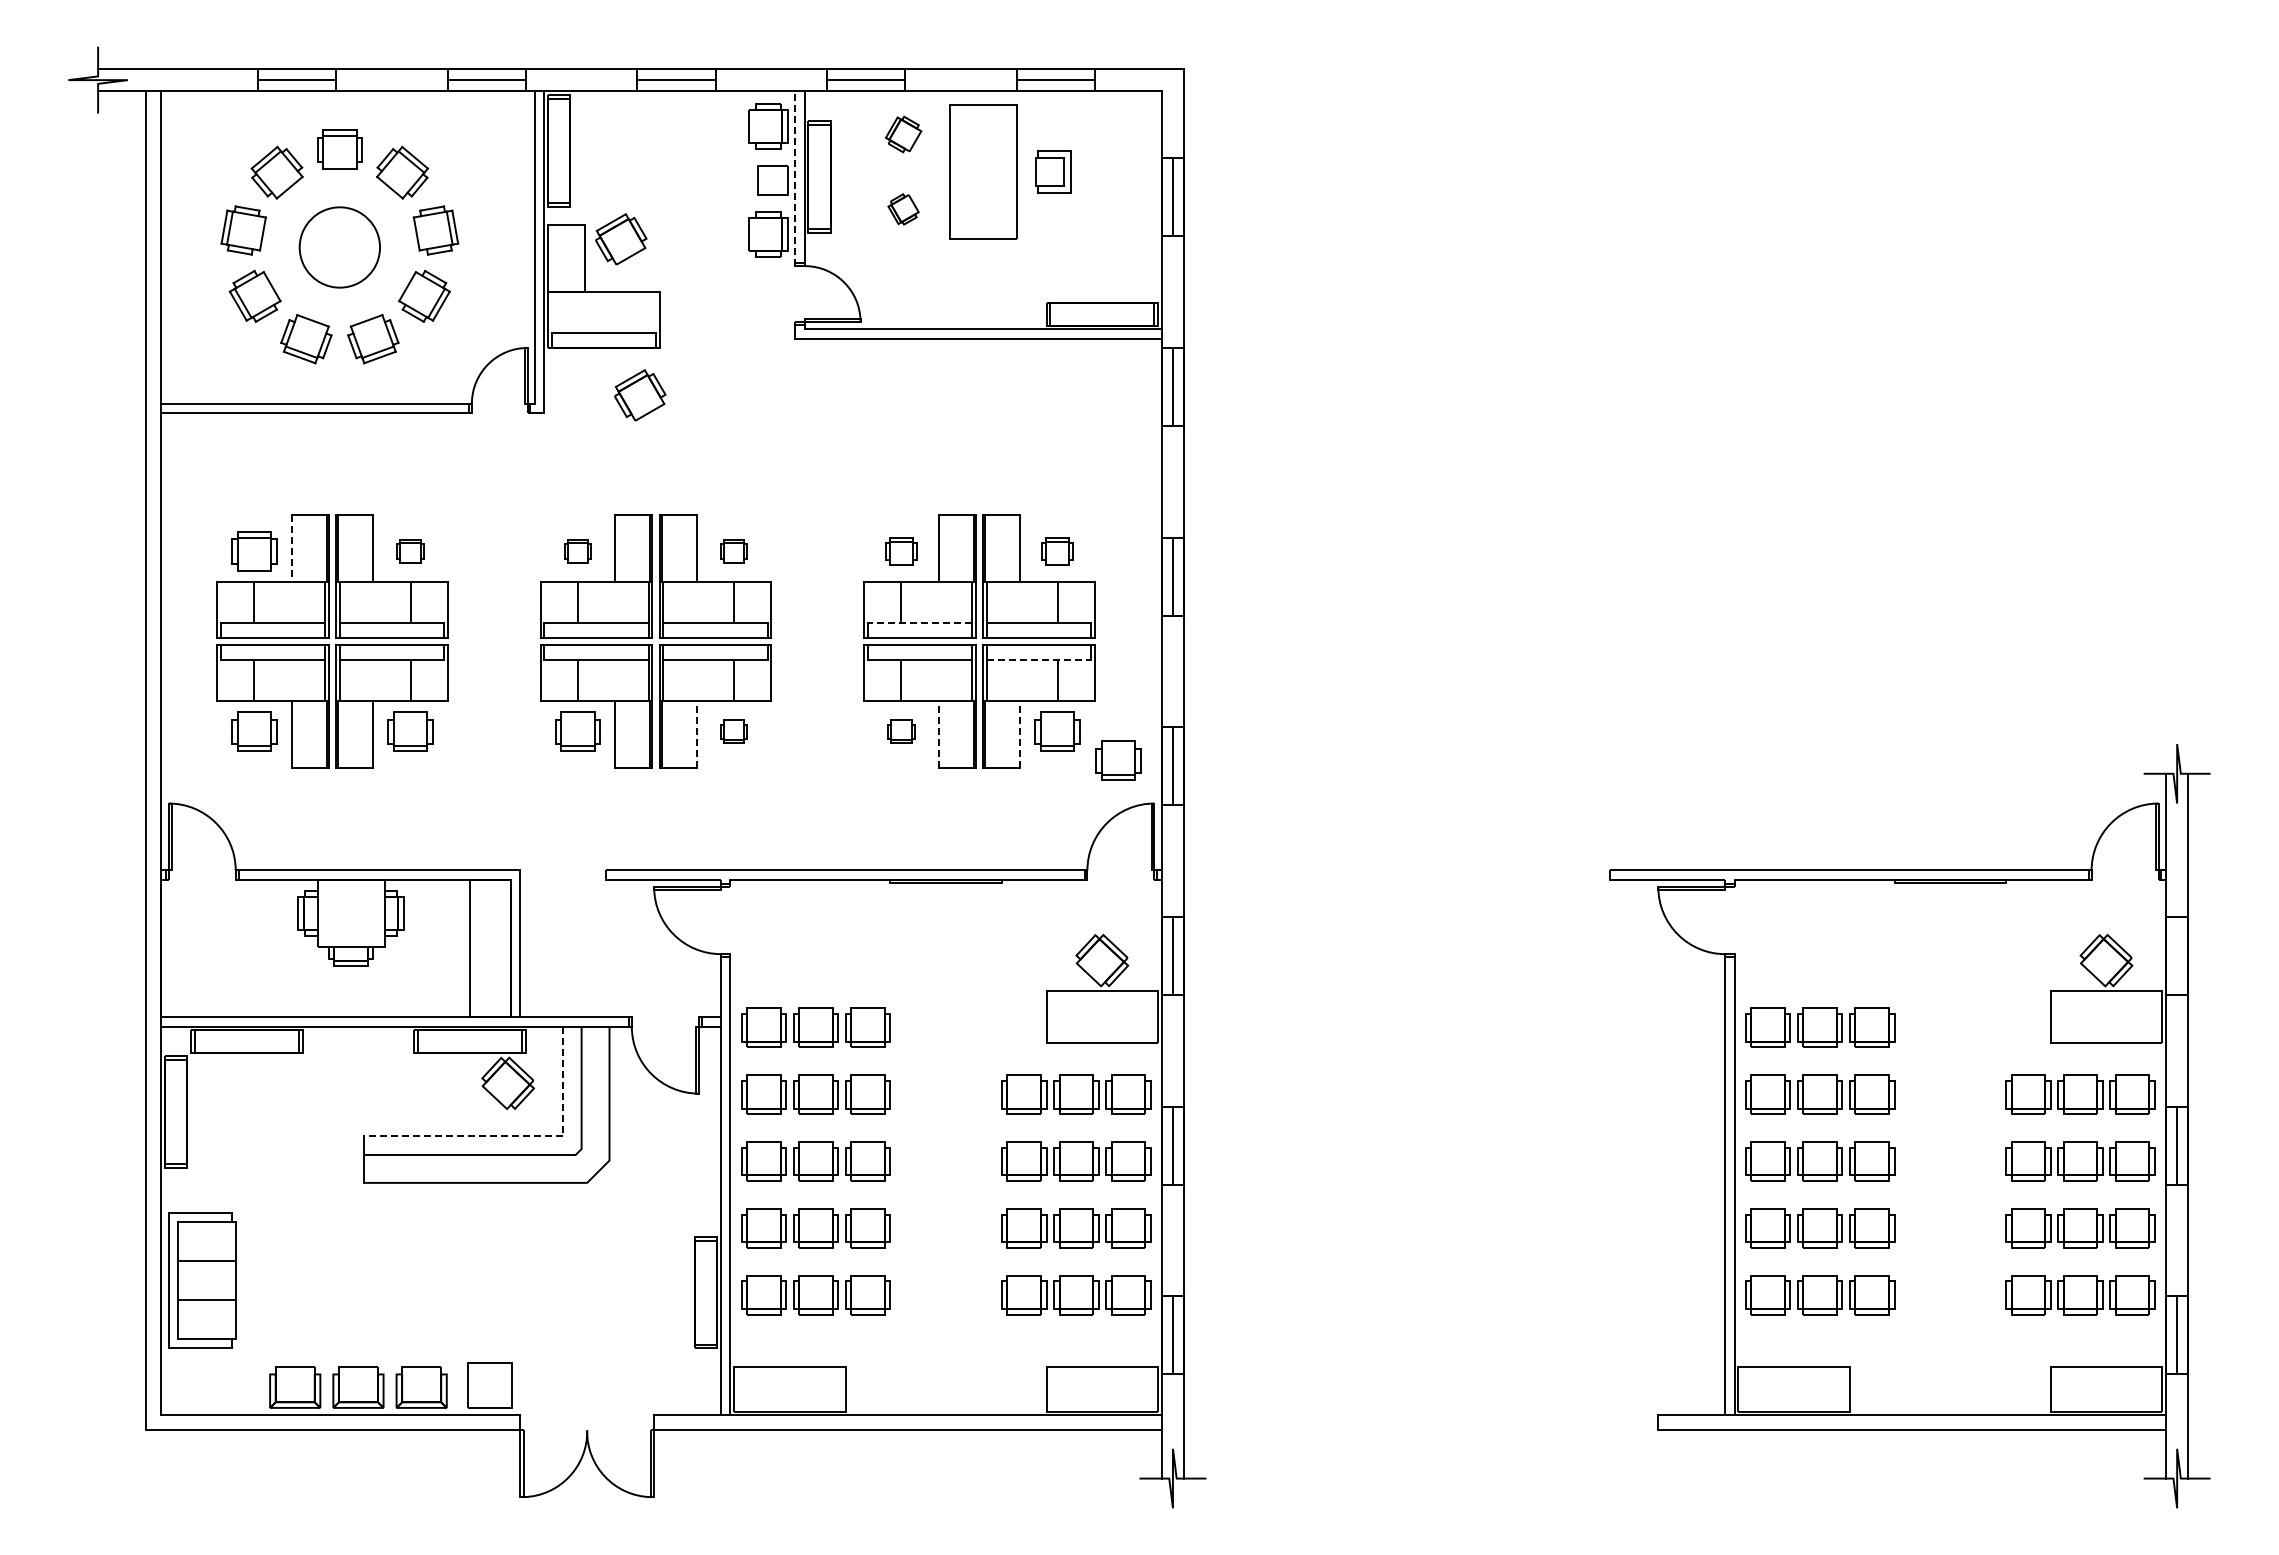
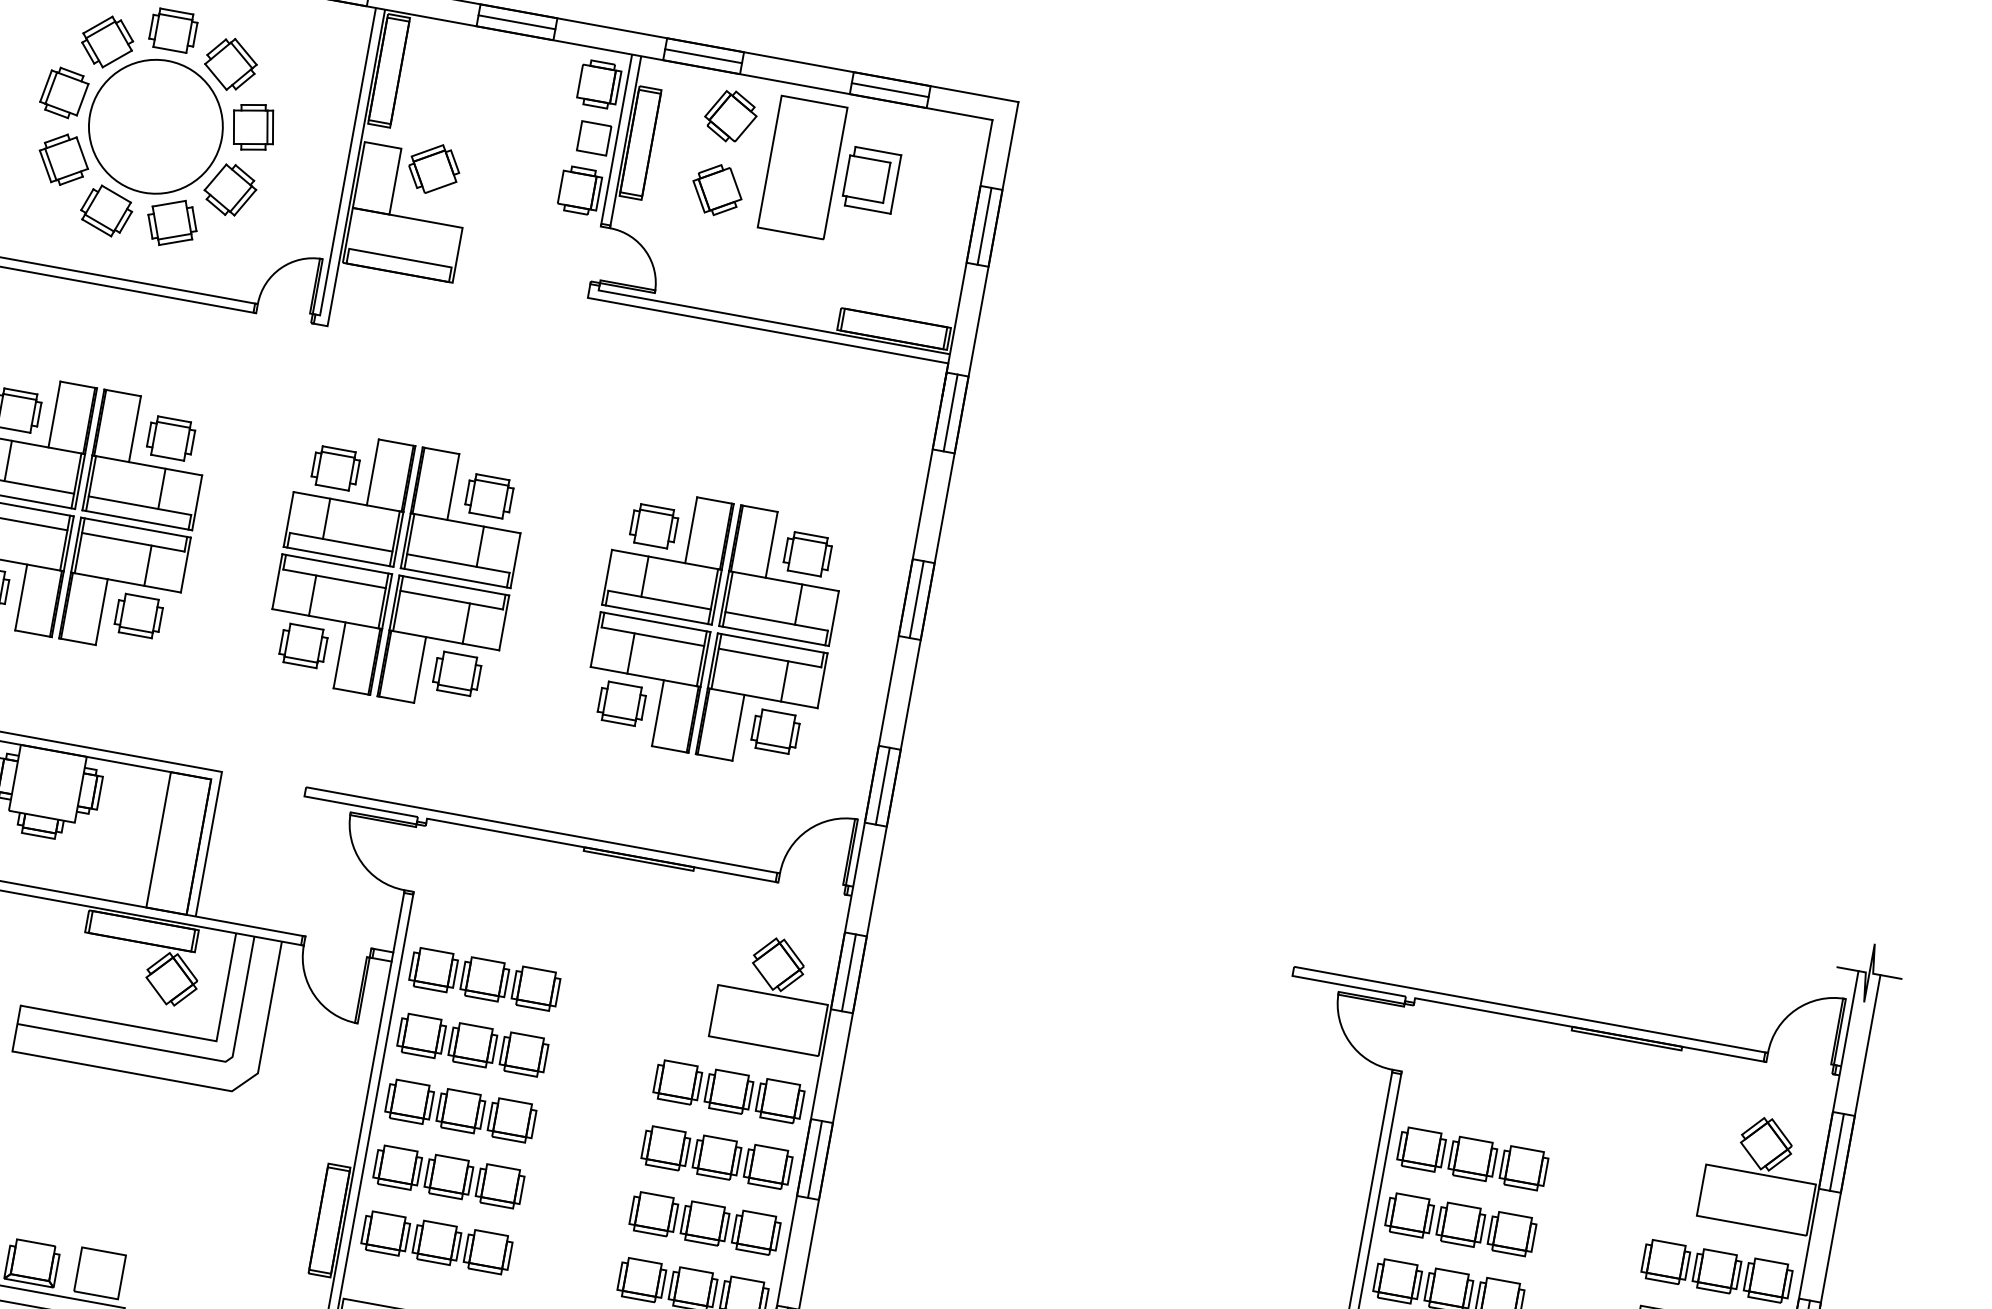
part: (903, 134) -> (730, 116), size x1.43
part: (1052, 171) -> (870, 179), size x1.43
line: (795, 178) -> (616, 140), dashed -> solid
part: (903, 209) -> (717, 190), size x1.67
circle: (339, 247) -> (155, 126), size x1.67
part: (640, 395) -> (425, 326), removed
line: (291, 549) -> (54, 415), dashed -> solid
part: (410, 551) -> (171, 438), size x1.67
part: (577, 551) -> (335, 468), size x1.67
part: (733, 551) -> (488, 496), size x1.67
part: (901, 551) -> (654, 526), size x1.43
part: (1057, 551) -> (807, 554), size x1.43
line: (919, 623) -> (658, 600), dashed -> solid
line: (1039, 660) -> (770, 658), dashed -> solid
part: (733, 731) -> (456, 673), size x1.67
part: (901, 731) -> (621, 703), size x1.67
line: (696, 734) -> (419, 669), dashed -> solid
line: (938, 734) -> (657, 712), dashed -> solid
line: (1020, 734) -> (738, 727), dashed -> solid
part: (1118, 760) -> (830, 770), removed
line: (2177, 955) -> (1837, 1151), added
line: (519, 1136) -> (173, 1033), dashed -> solid

